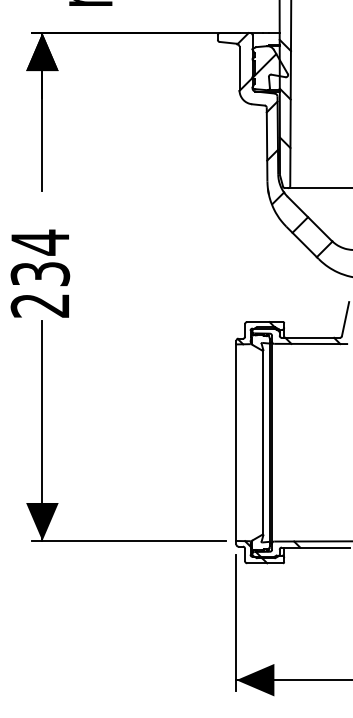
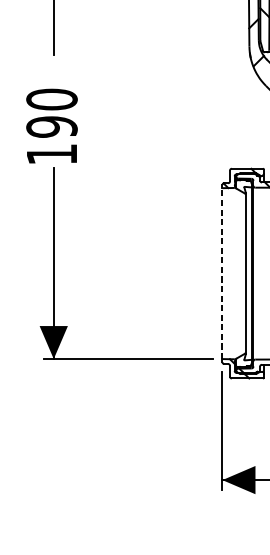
text: (40, 273) -> (52, 126), 234 -> 190
line: (236, 442) -> (222, 273), solid -> dashed

